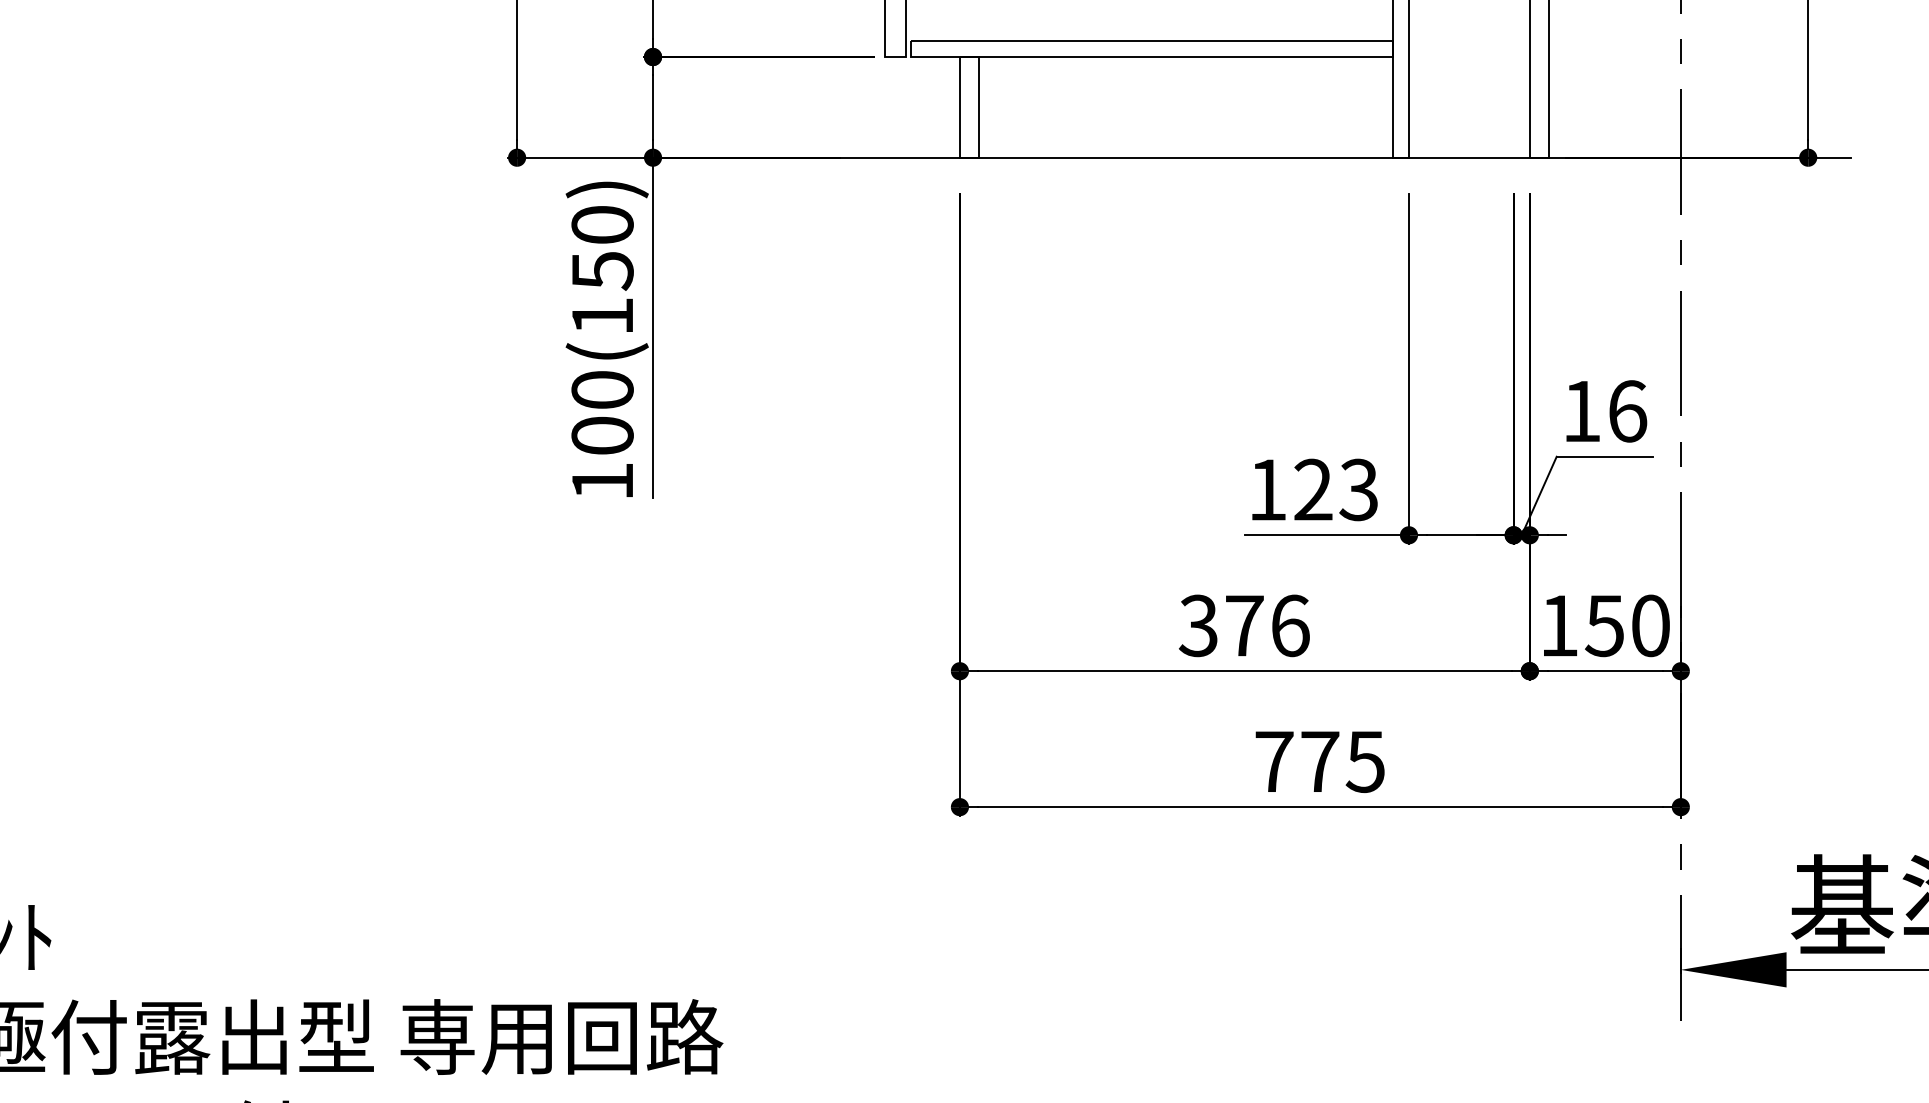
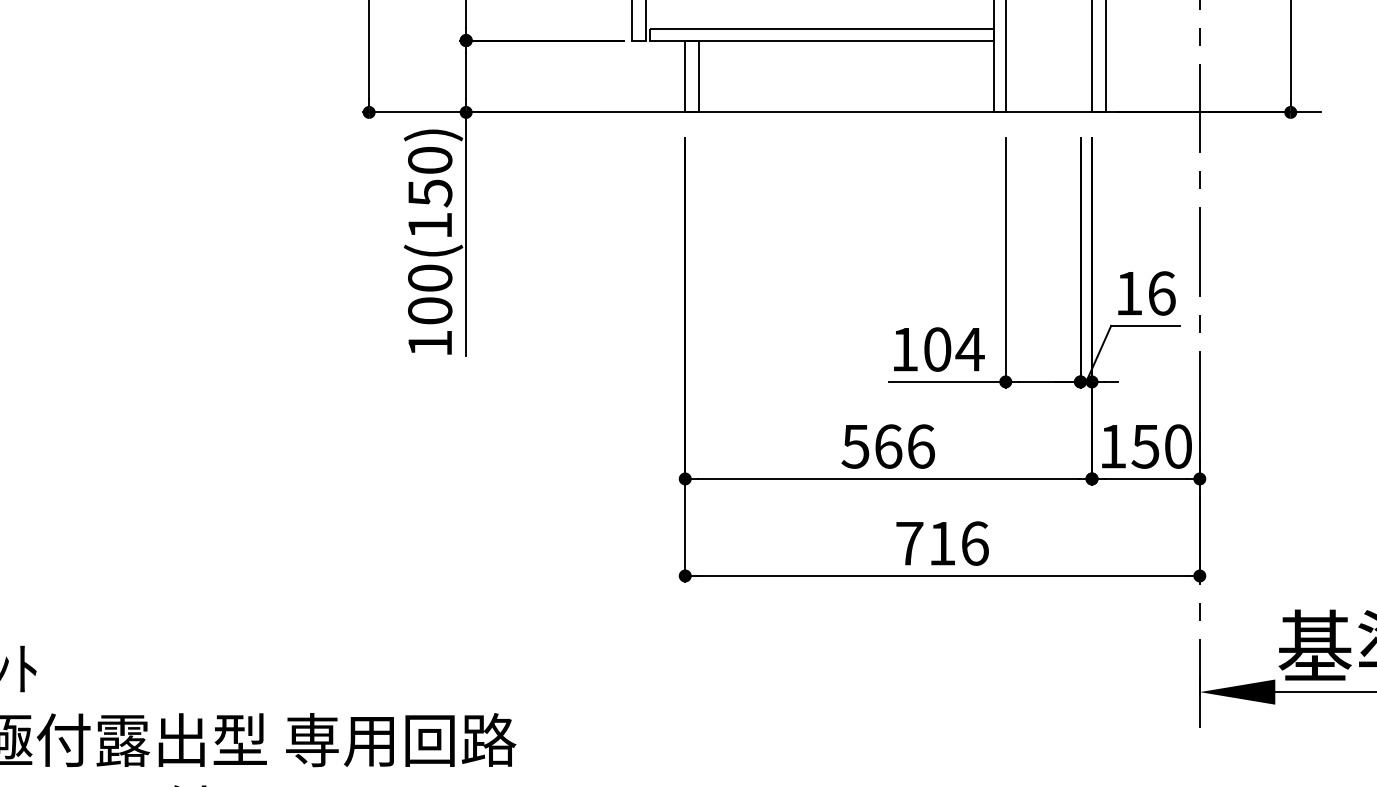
text: (1336, 489) -> (954, 349), 123 -> 104
text: (1221, 625) -> (871, 446), 376 -> 566
text: (1343, 761) -> (959, 543), 775 -> 716

